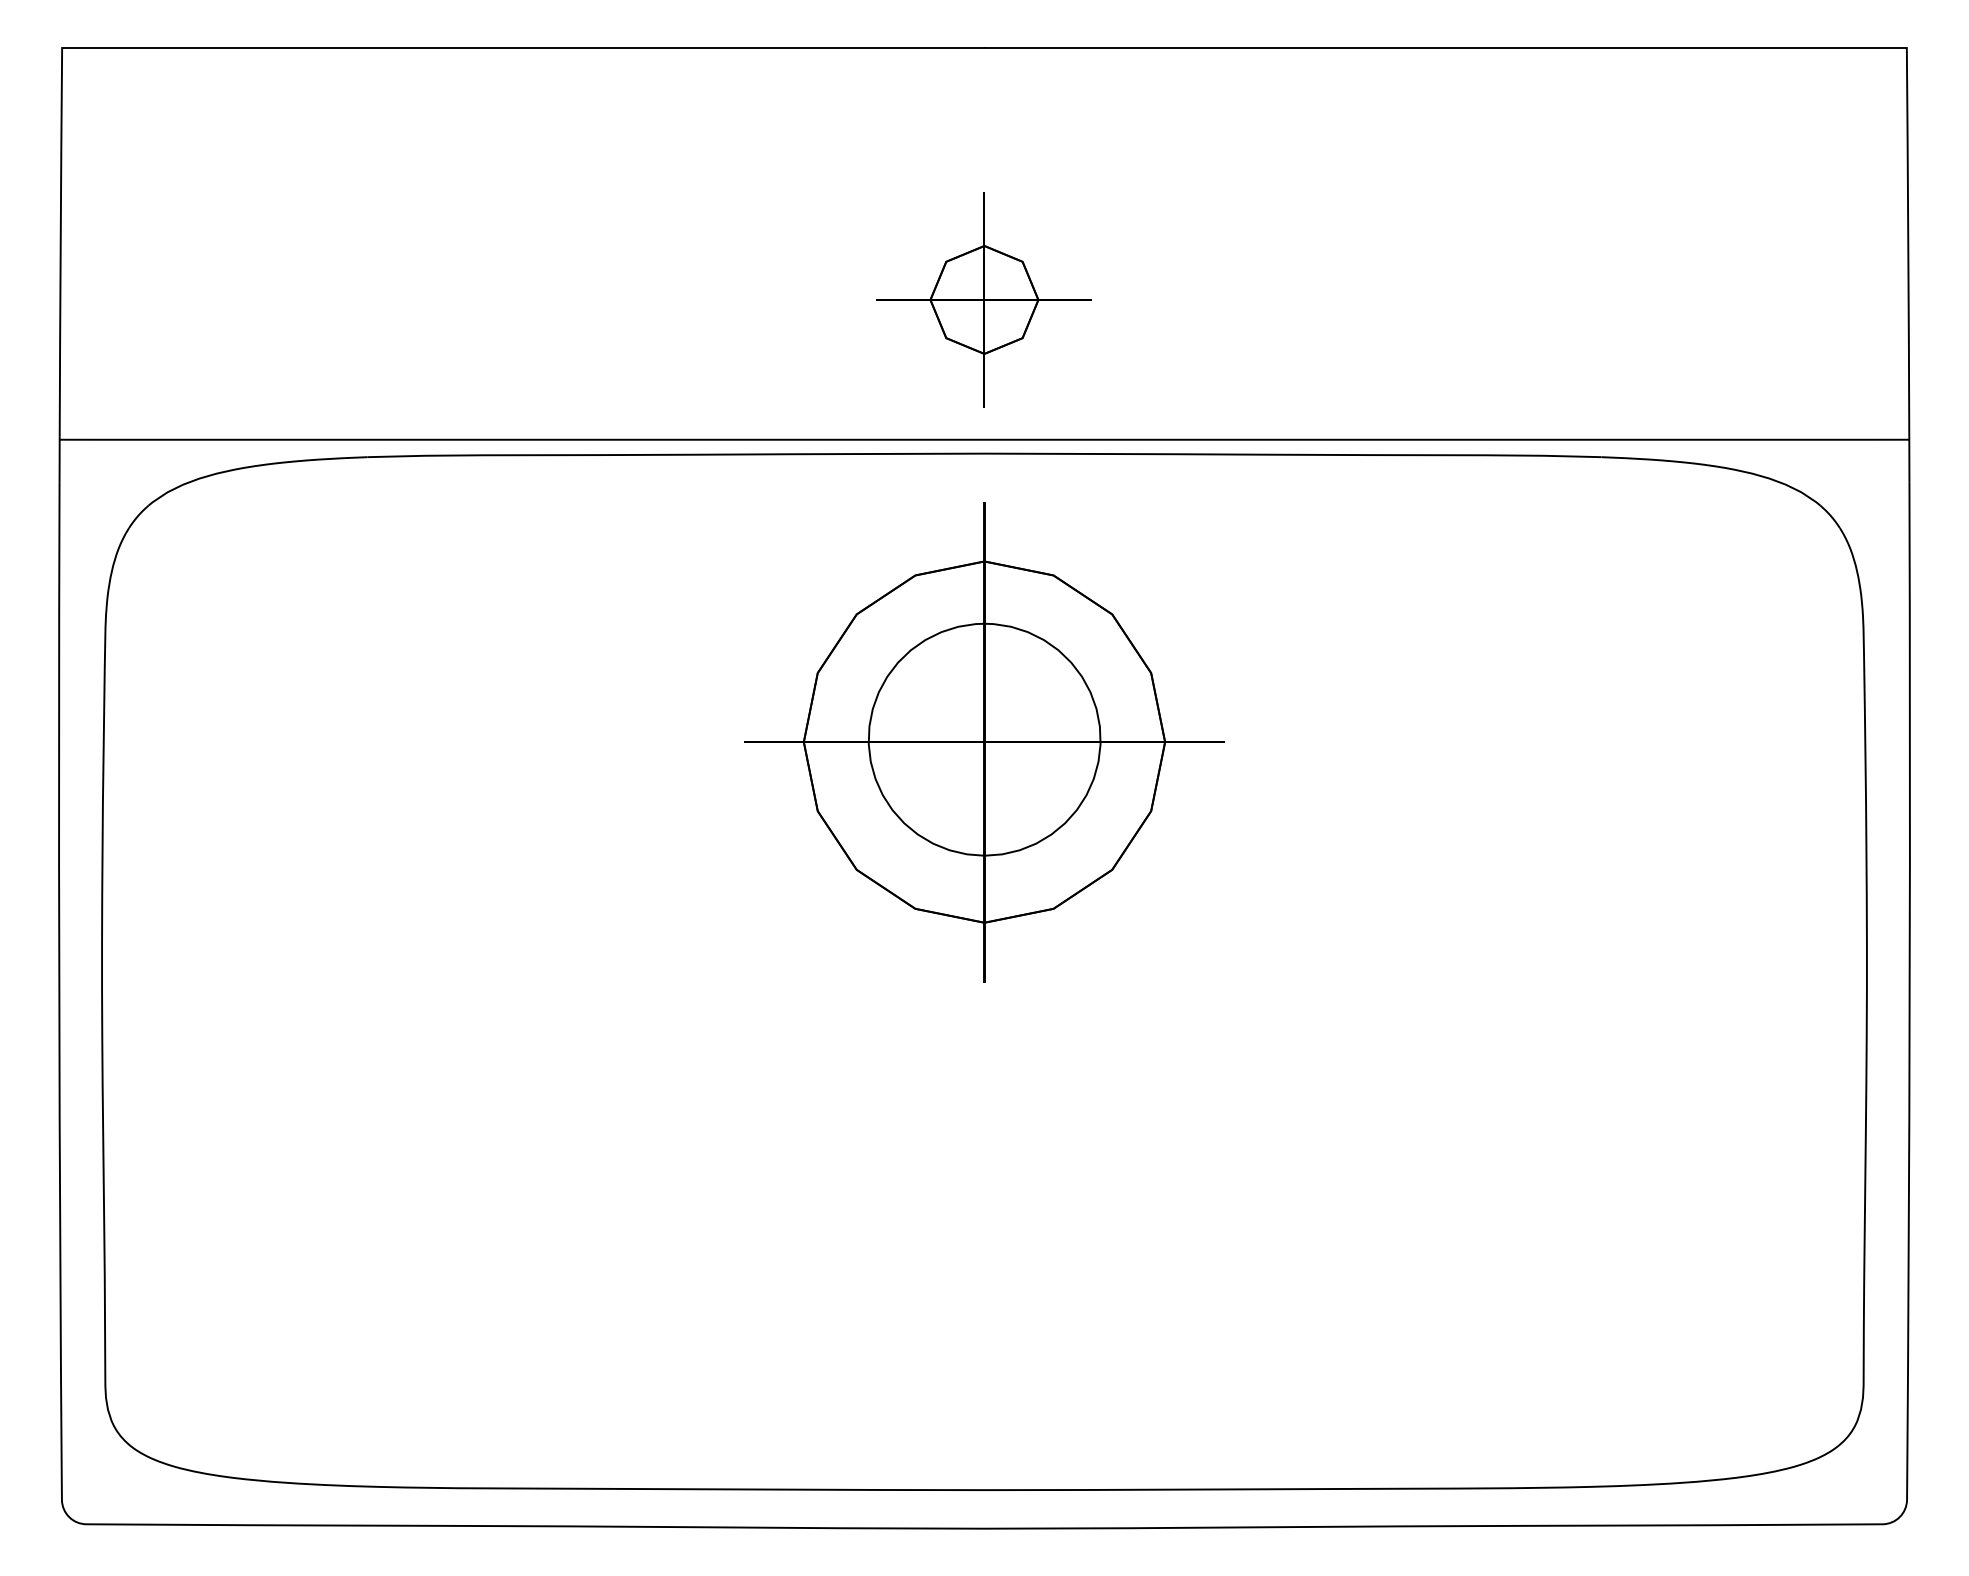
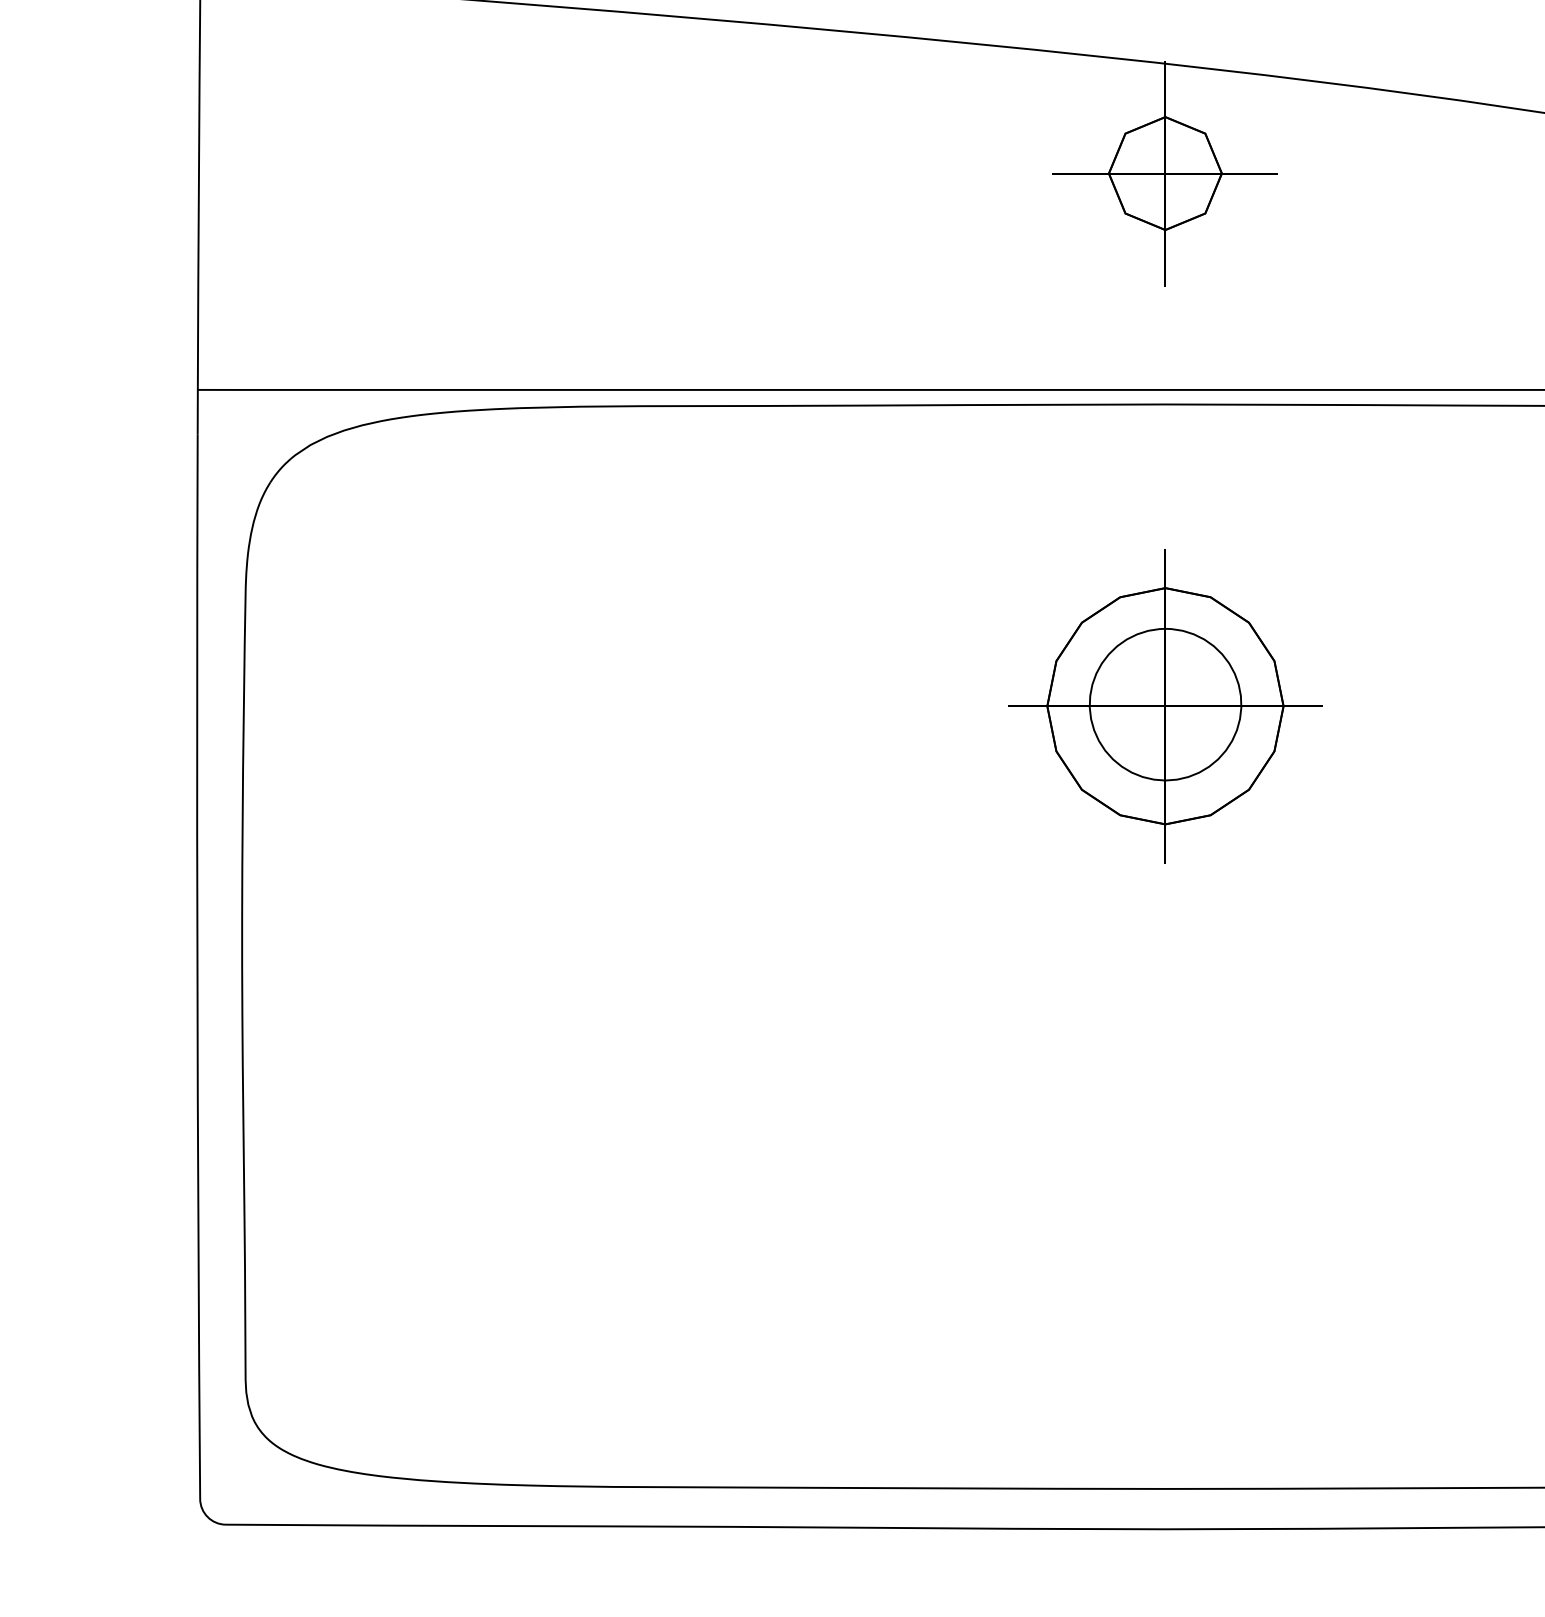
part: (983, 299) -> (1164, 173), moved
part: (984, 741) -> (1165, 705), size x0.62

